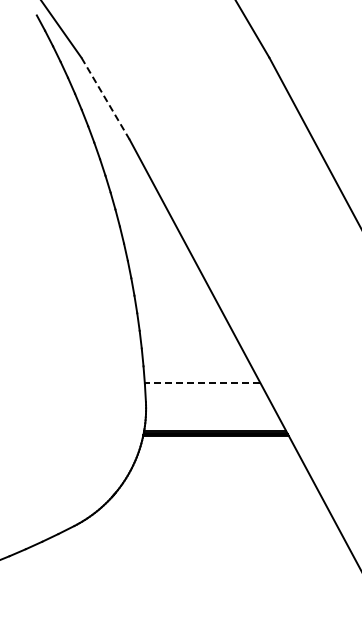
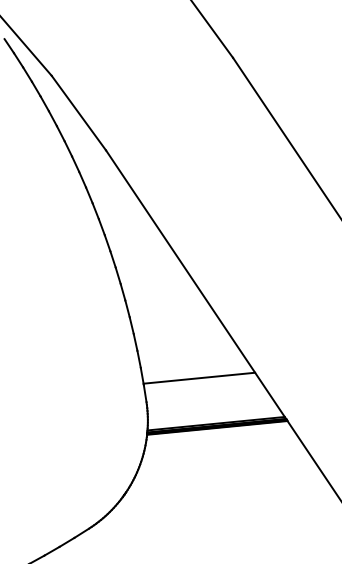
line: (105, 98) -> (78, 112), dashed -> solid
line: (202, 382) -> (199, 377), dashed -> solid

